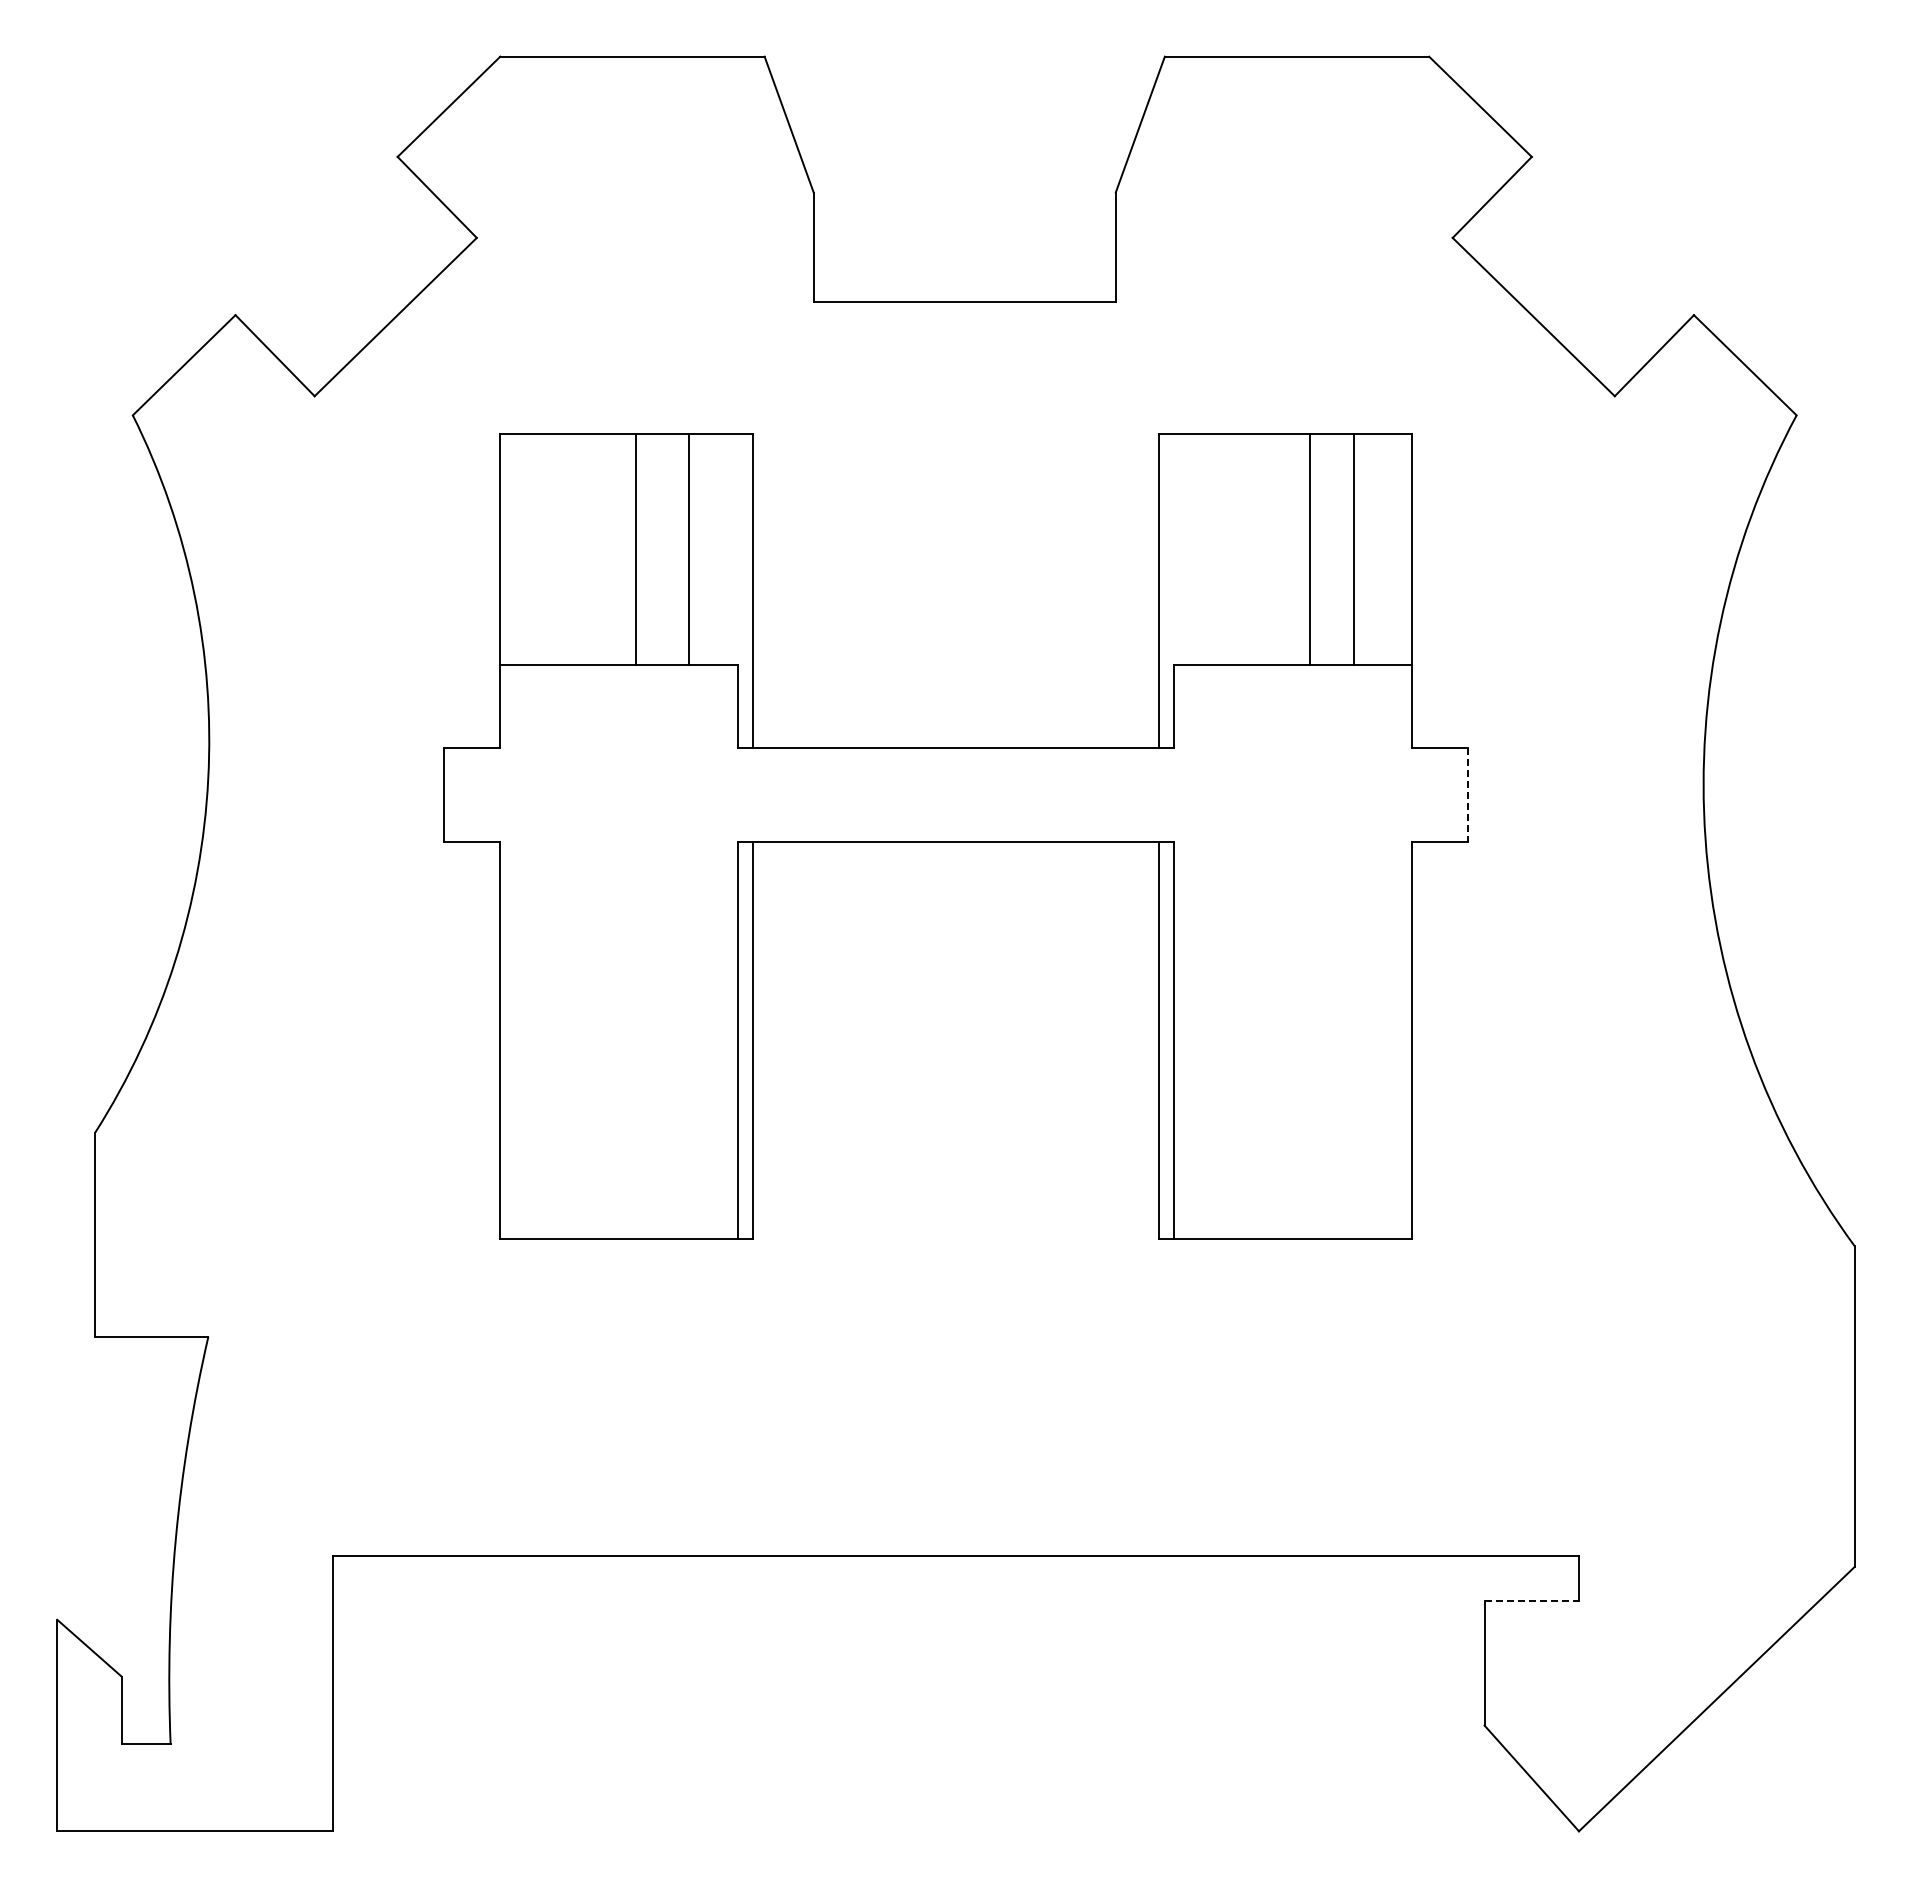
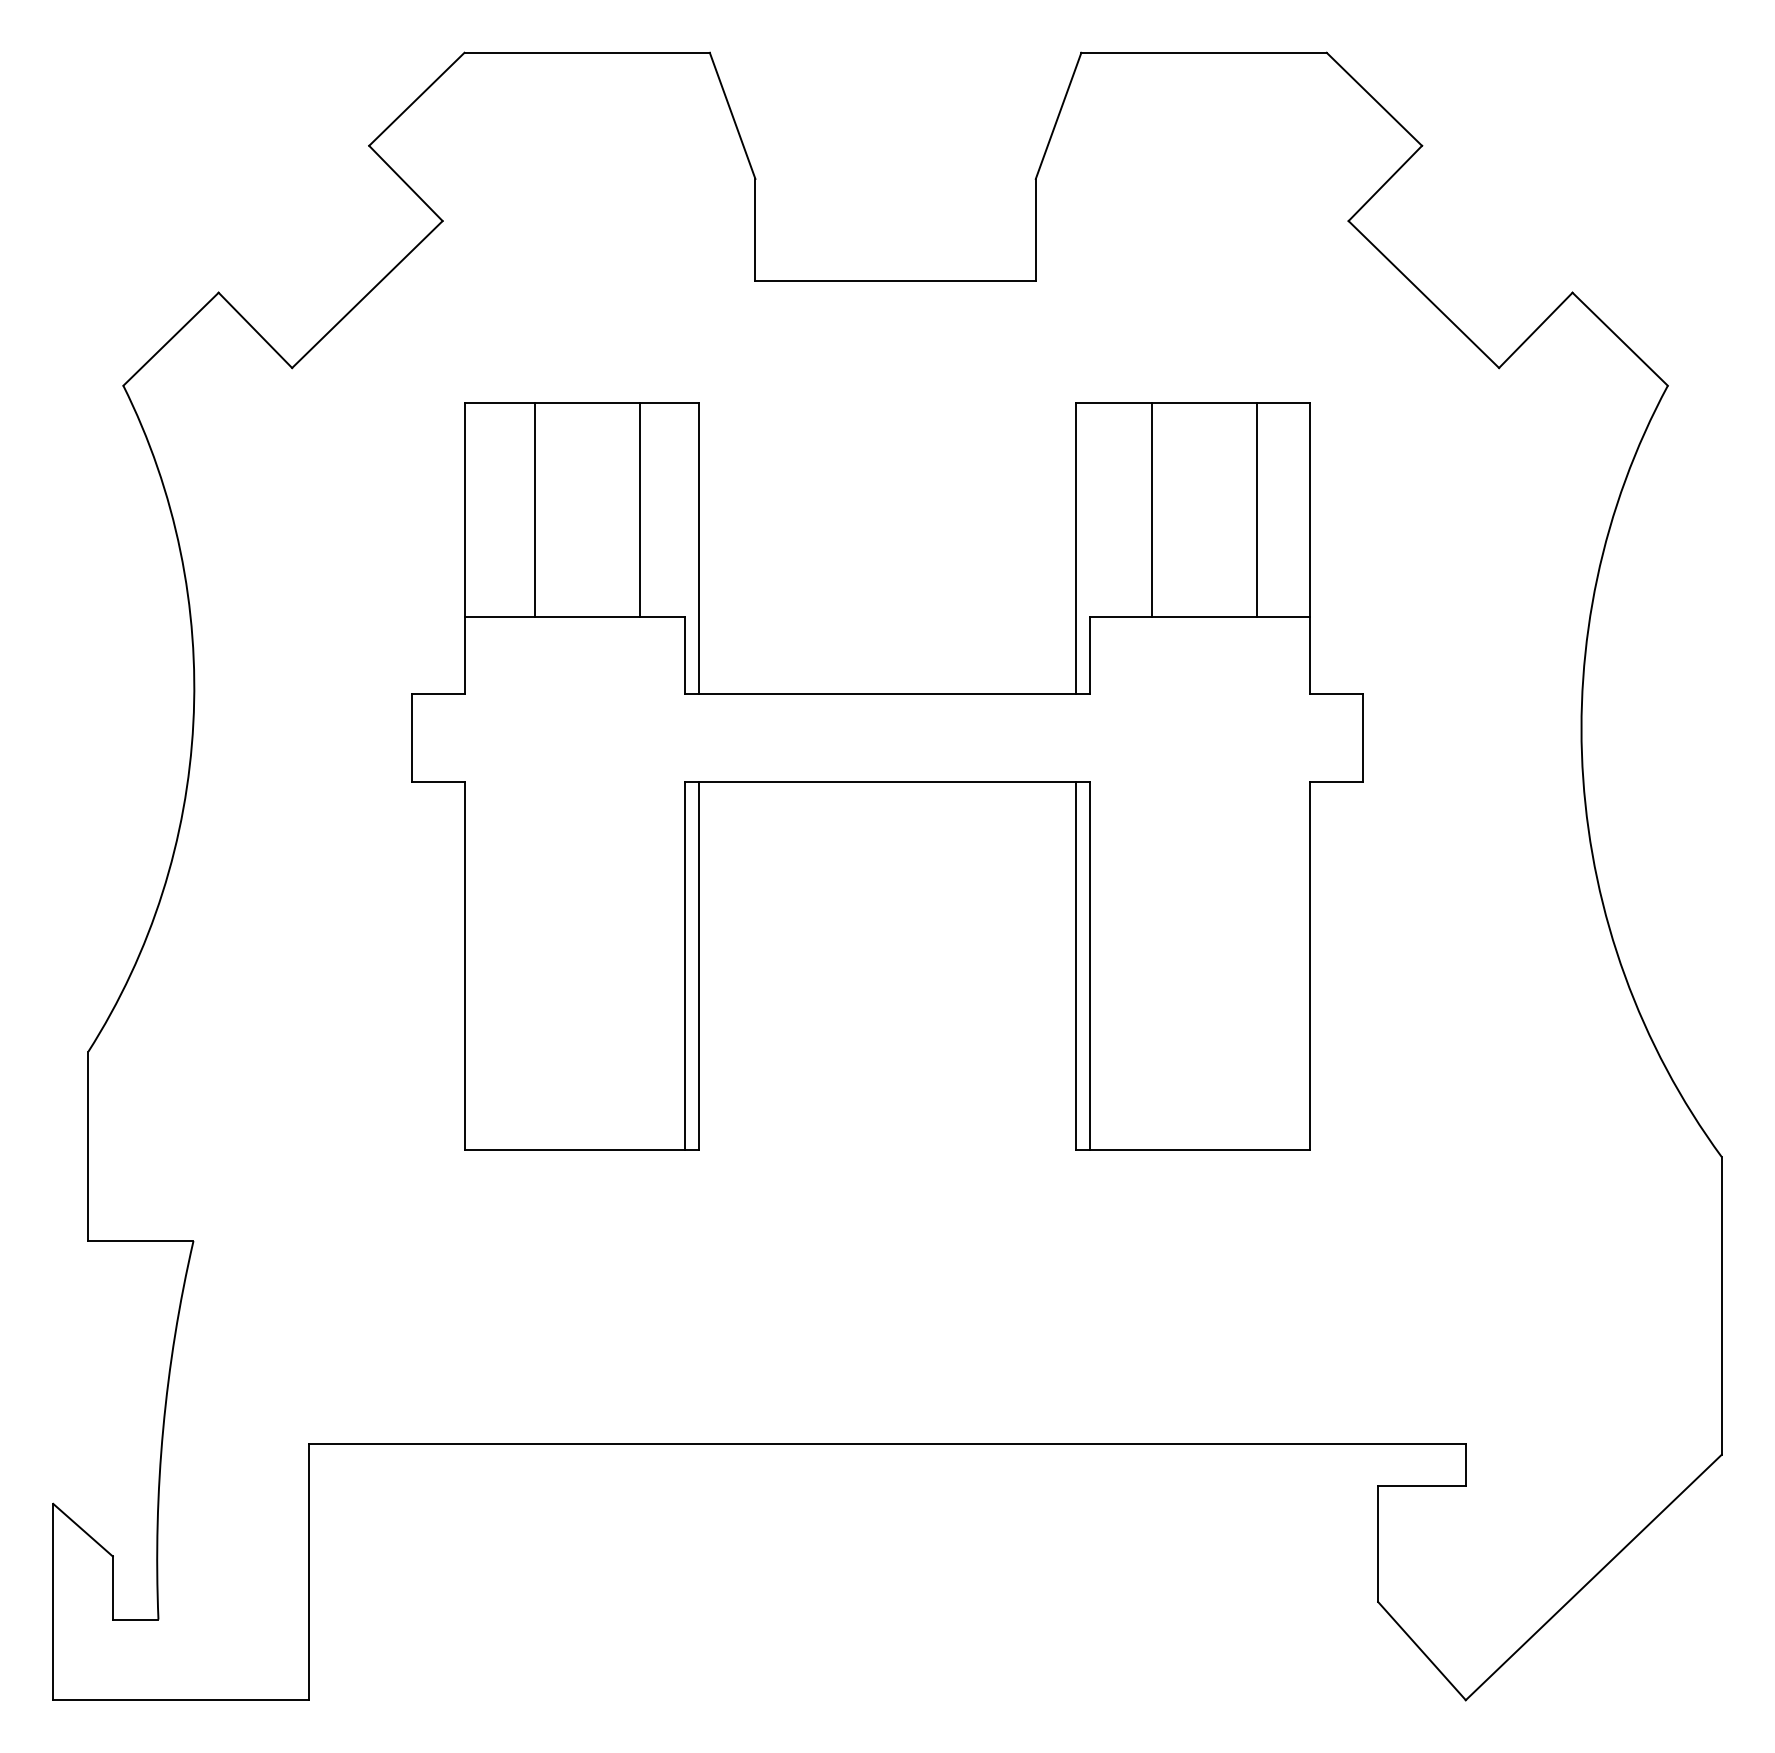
line: (635, 549) -> (534, 510), moved
line: (1310, 549) -> (1151, 510), moved
line: (1468, 795) -> (1363, 738), dashed -> solid
line: (1532, 1600) -> (1422, 1485), dashed -> solid

